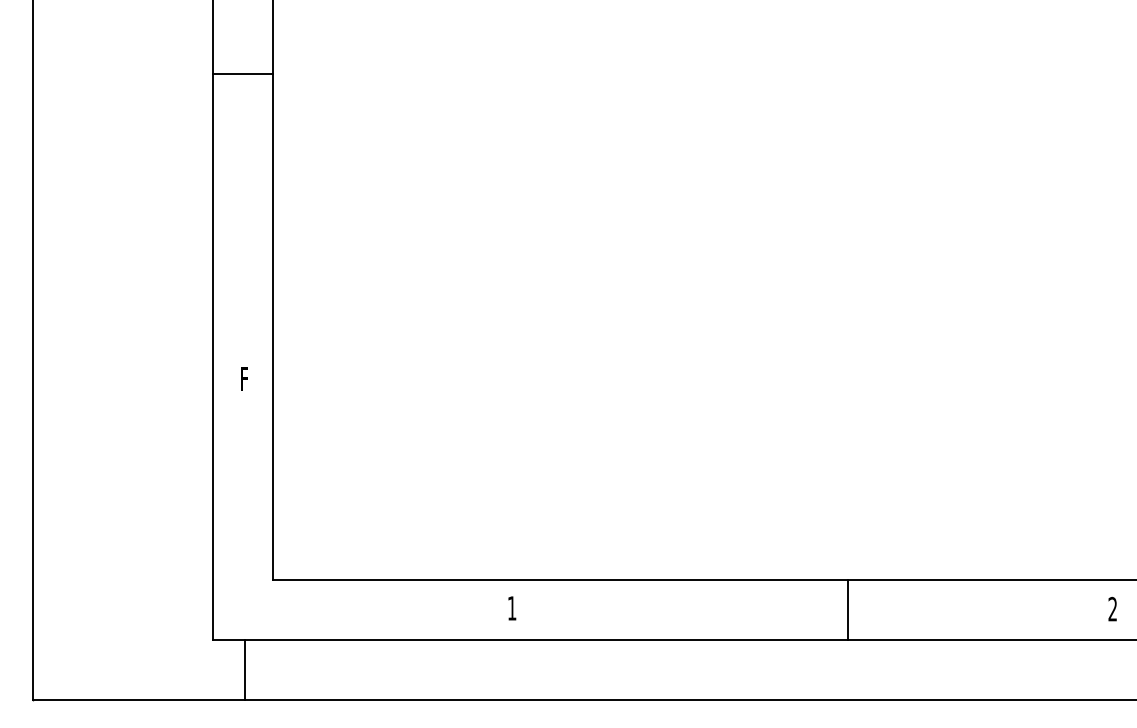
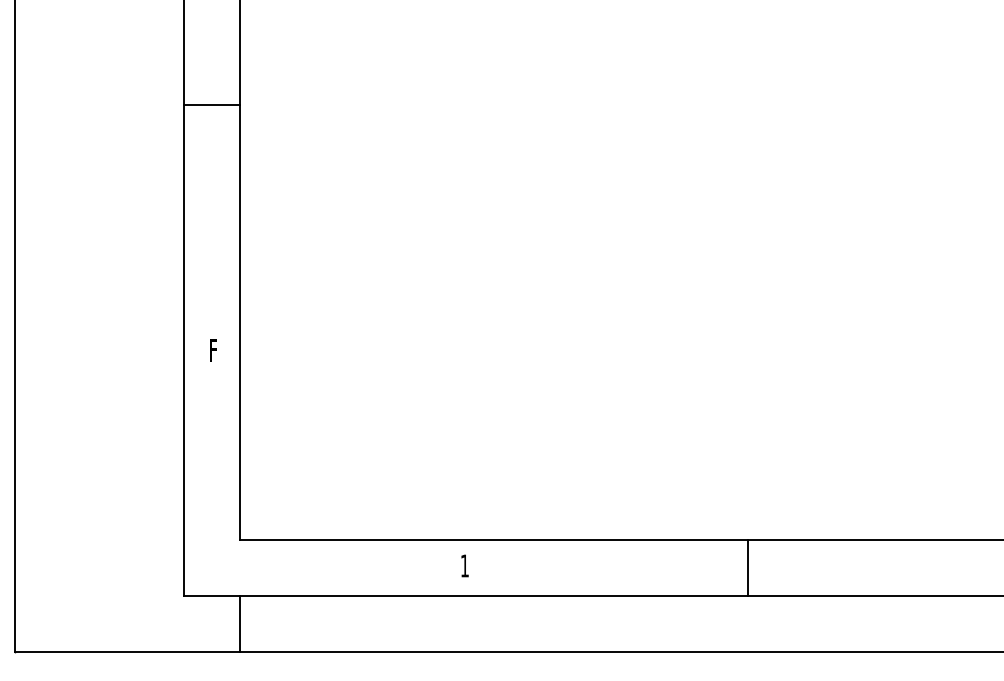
line: (243, 74) -> (212, 105), moved
line: (847, 610) -> (748, 567), moved
line: (245, 670) -> (240, 624), moved

